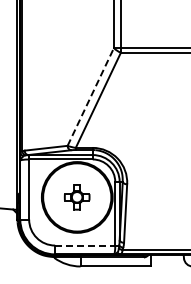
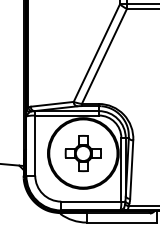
line: (91, 96) -> (97, 52), dashed -> solid
part: (76, 196) -> (82, 152), size x1.43
line: (85, 245) -> (91, 201), dashed -> solid

